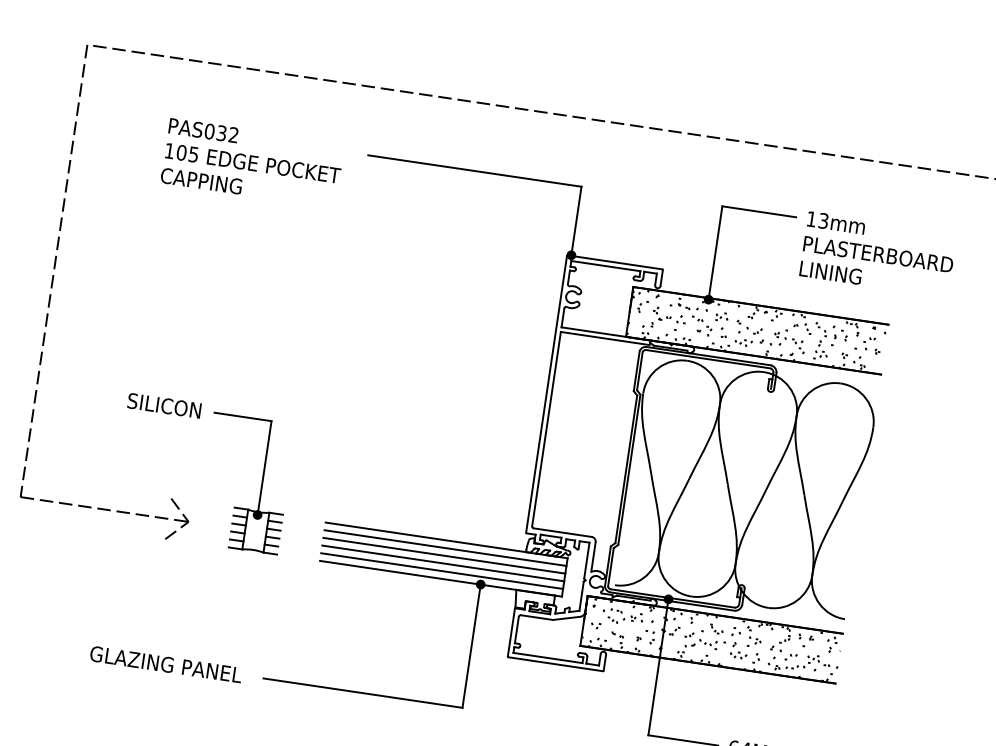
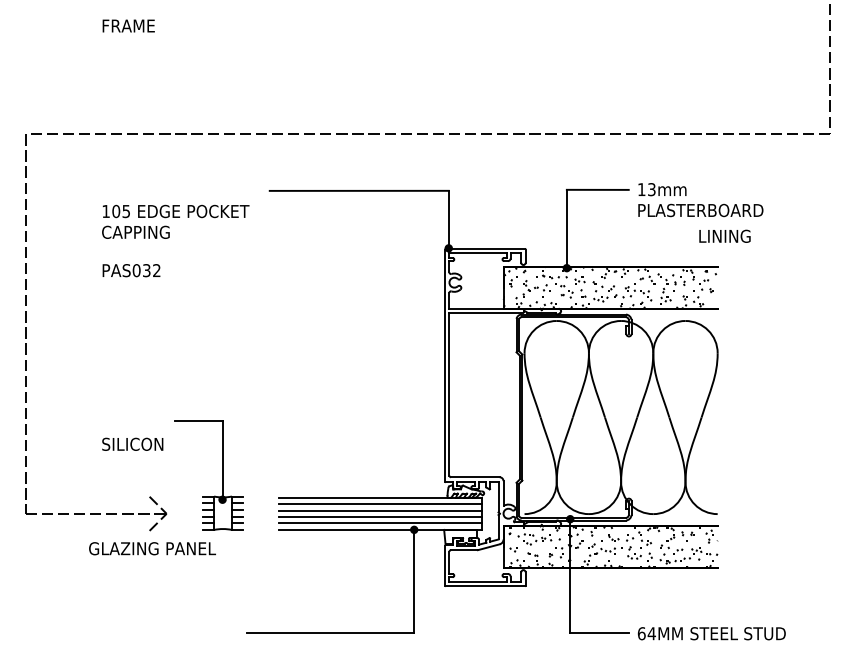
text: (203, 130) -> (131, 270), moved
text: (830, 271) -> (724, 235), moved
text: (164, 404) -> (132, 443), moved
text: (166, 664) -> (152, 548), moved

